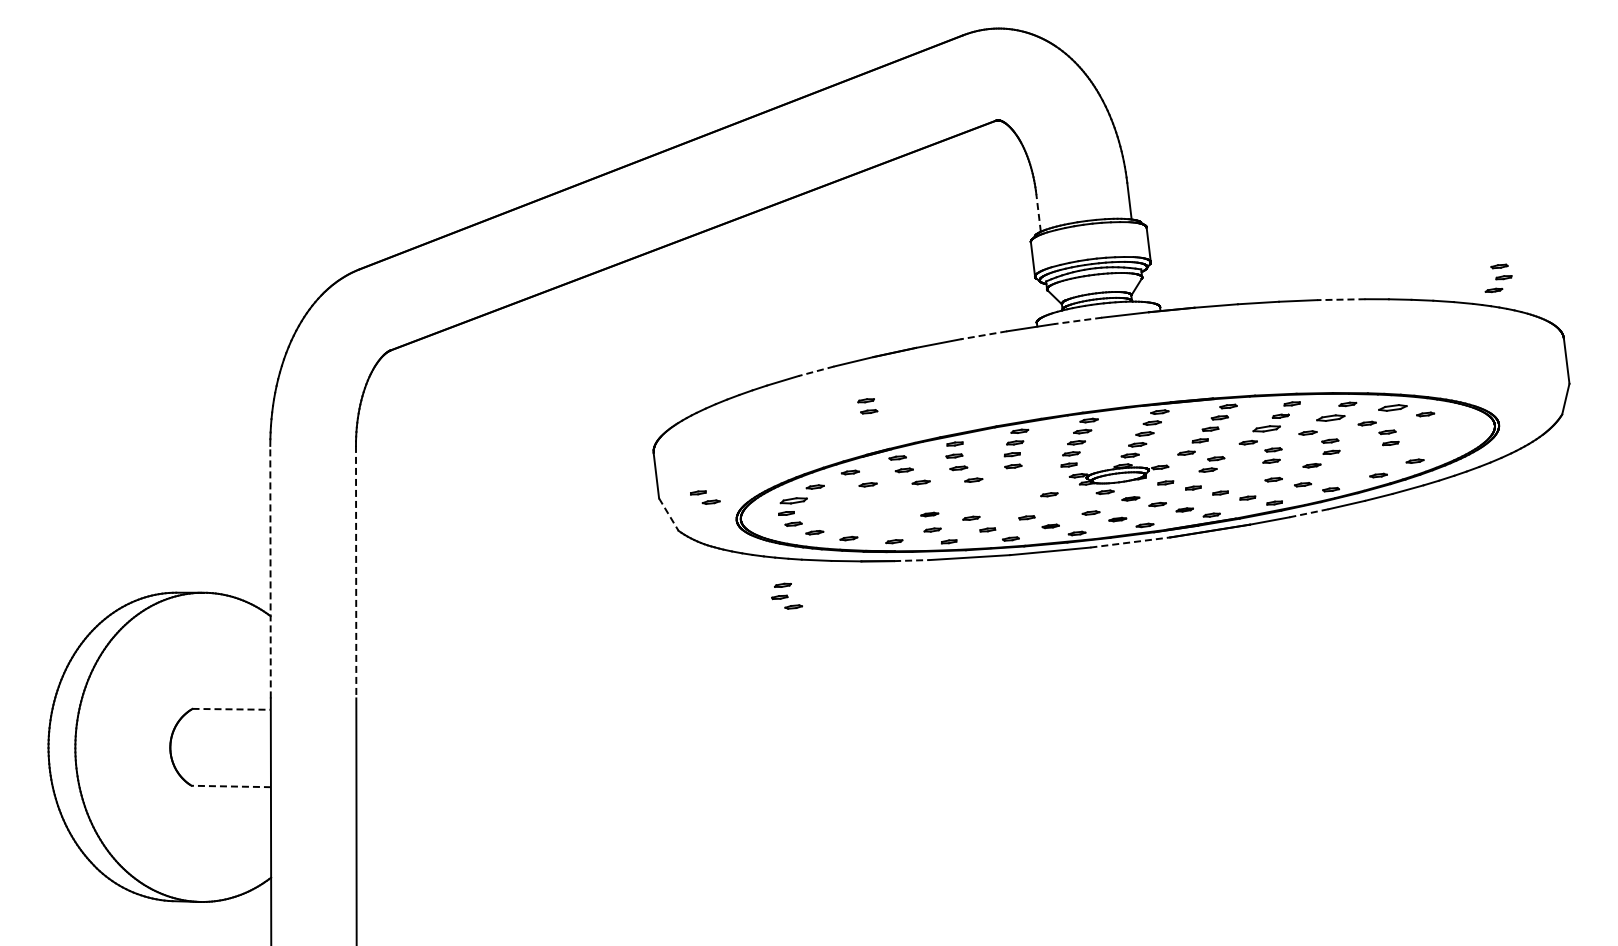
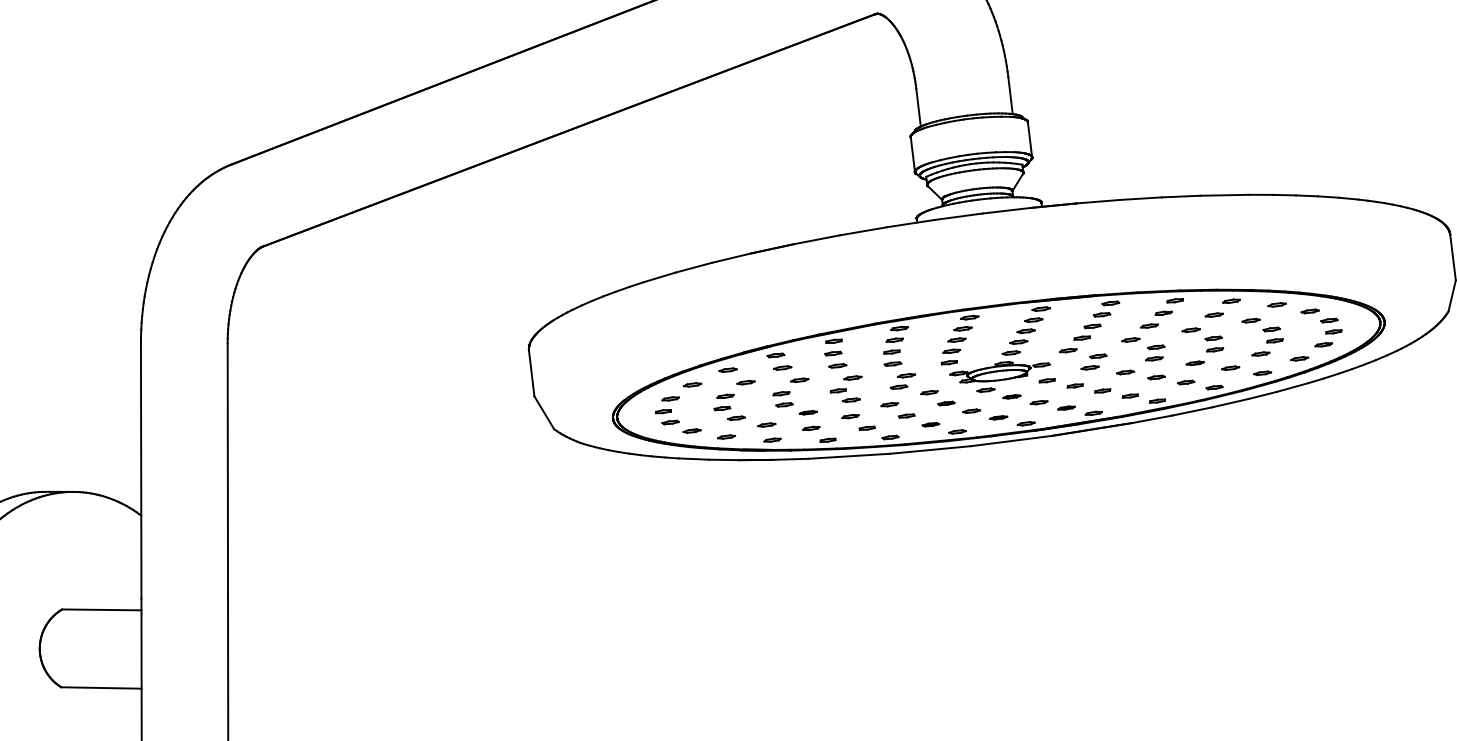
line: (1038, 213) -> (918, 108), dashed -> solid
part: (1498, 278) -> (1328, 332), moved
line: (1340, 299) -> (1224, 195), dashed -> solid
line: (1078, 320) -> (958, 216), dashed -> solid
line: (983, 335) -> (862, 231), dashed -> solid
line: (816, 371) -> (693, 267), dashed -> solid
part: (867, 406) -> (782, 399), moved
part: (1392, 407) -> (1276, 304), size x0.62
part: (1330, 417) -> (1213, 314), size x0.62
part: (1266, 428) -> (1149, 325), size x0.62
part: (1376, 456) -> (1260, 354), added
part: (1346, 470) -> (1230, 368), added
part: (1242, 474) -> (1124, 372), added
part: (1023, 483) -> (903, 381), added
part: (705, 497) -> (845, 395), moved
part: (793, 500) -> (670, 398), size x0.62
part: (1066, 505) -> (946, 403), added
part: (1010, 506) -> (890, 404), added
line: (1309, 513) -> (1192, 411), dashed -> solid
line: (668, 514) -> (543, 412), dashed -> solid
part: (888, 526) -> (766, 424), added
line: (1130, 542) -> (1011, 441), dashed -> solid
line: (911, 560) -> (789, 459), dashed -> solid
line: (270, 571) -> (141, 470), dashed -> solid
line: (356, 572) -> (228, 471), dashed -> solid
part: (786, 595) -> (729, 406), moved
line: (232, 709) -> (102, 610), dashed -> solid
line: (231, 786) -> (101, 687), dashed -> solid

